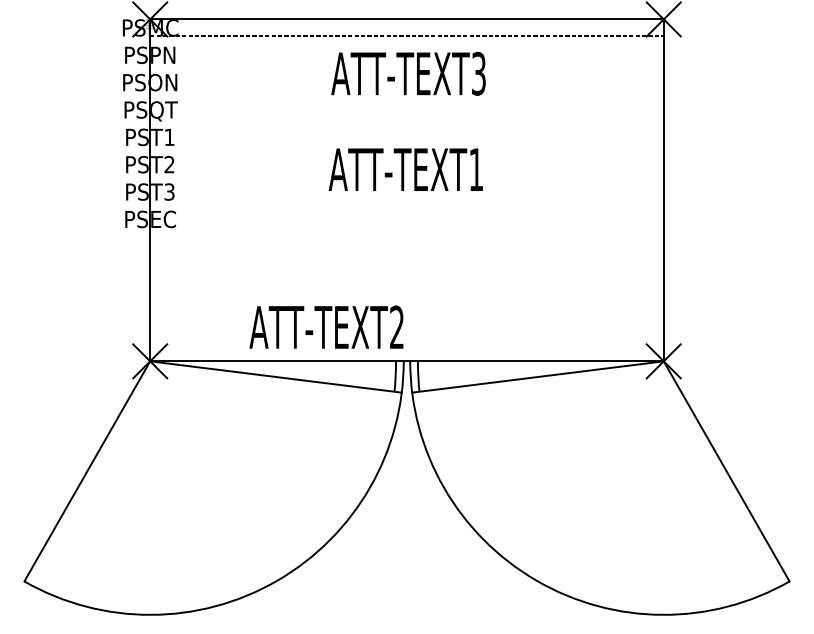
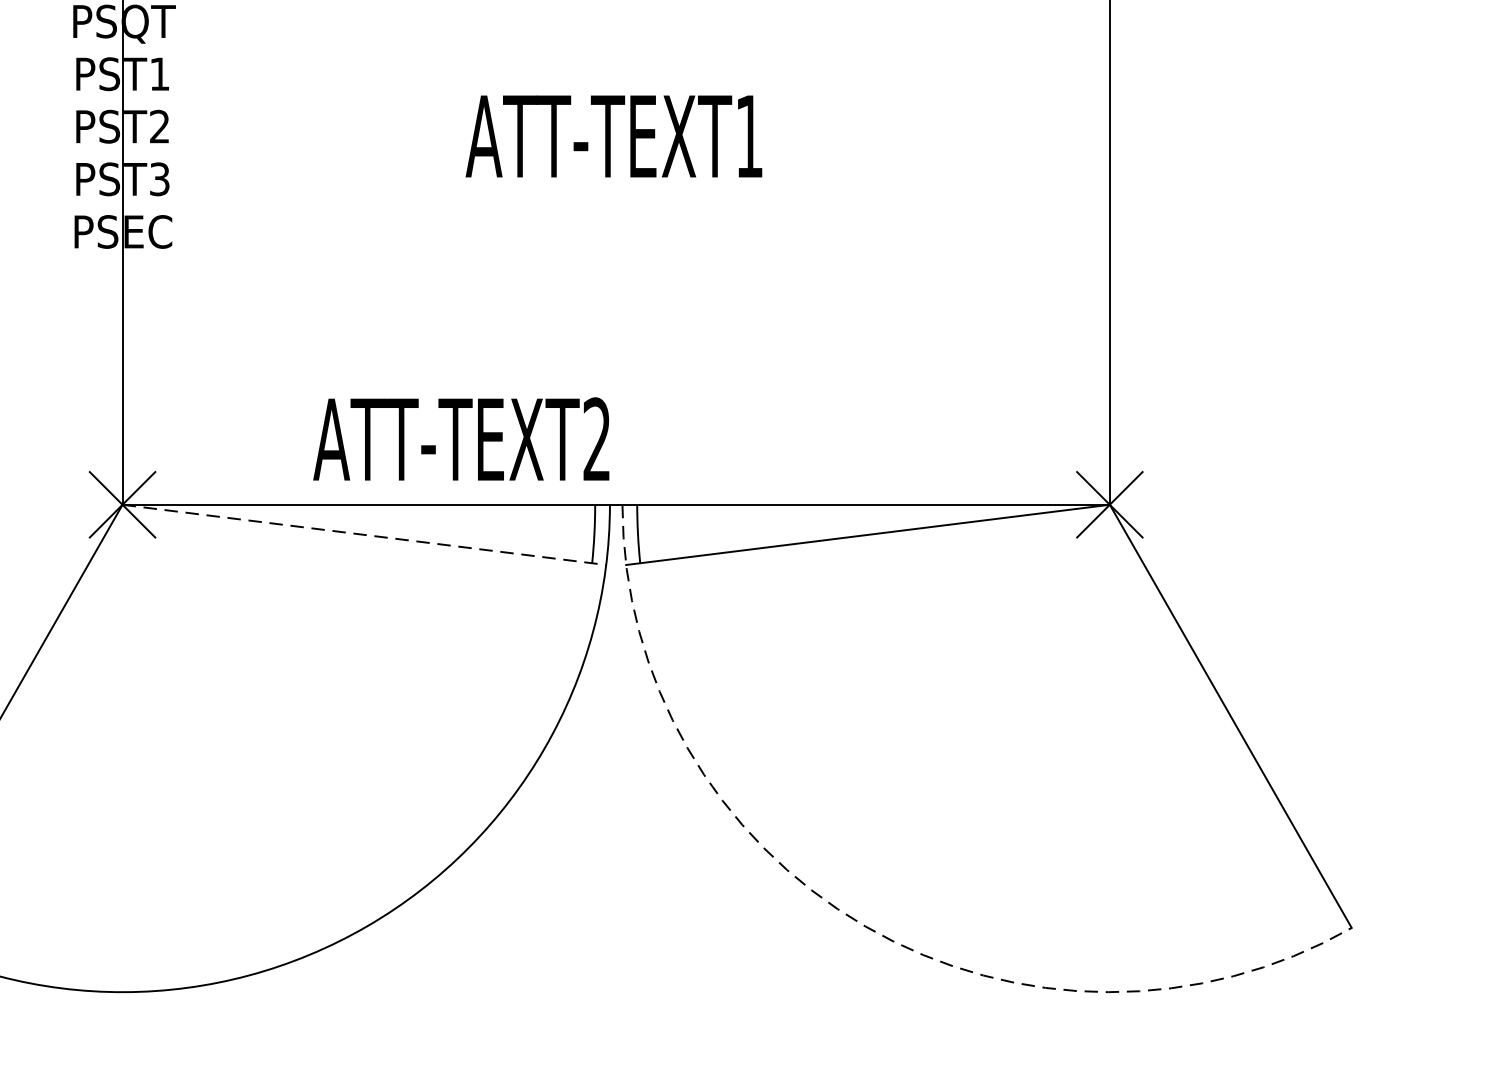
line: (276, 377) -> (365, 535), solid -> dashed
arc: (536, 580) -> (865, 926), solid -> dashed

